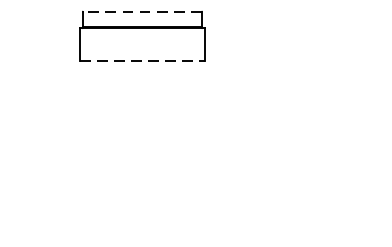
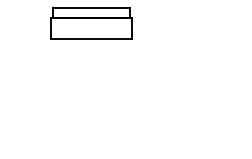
line: (142, 13) -> (91, 8), dashed -> solid
line: (143, 61) -> (92, 39), dashed -> solid

